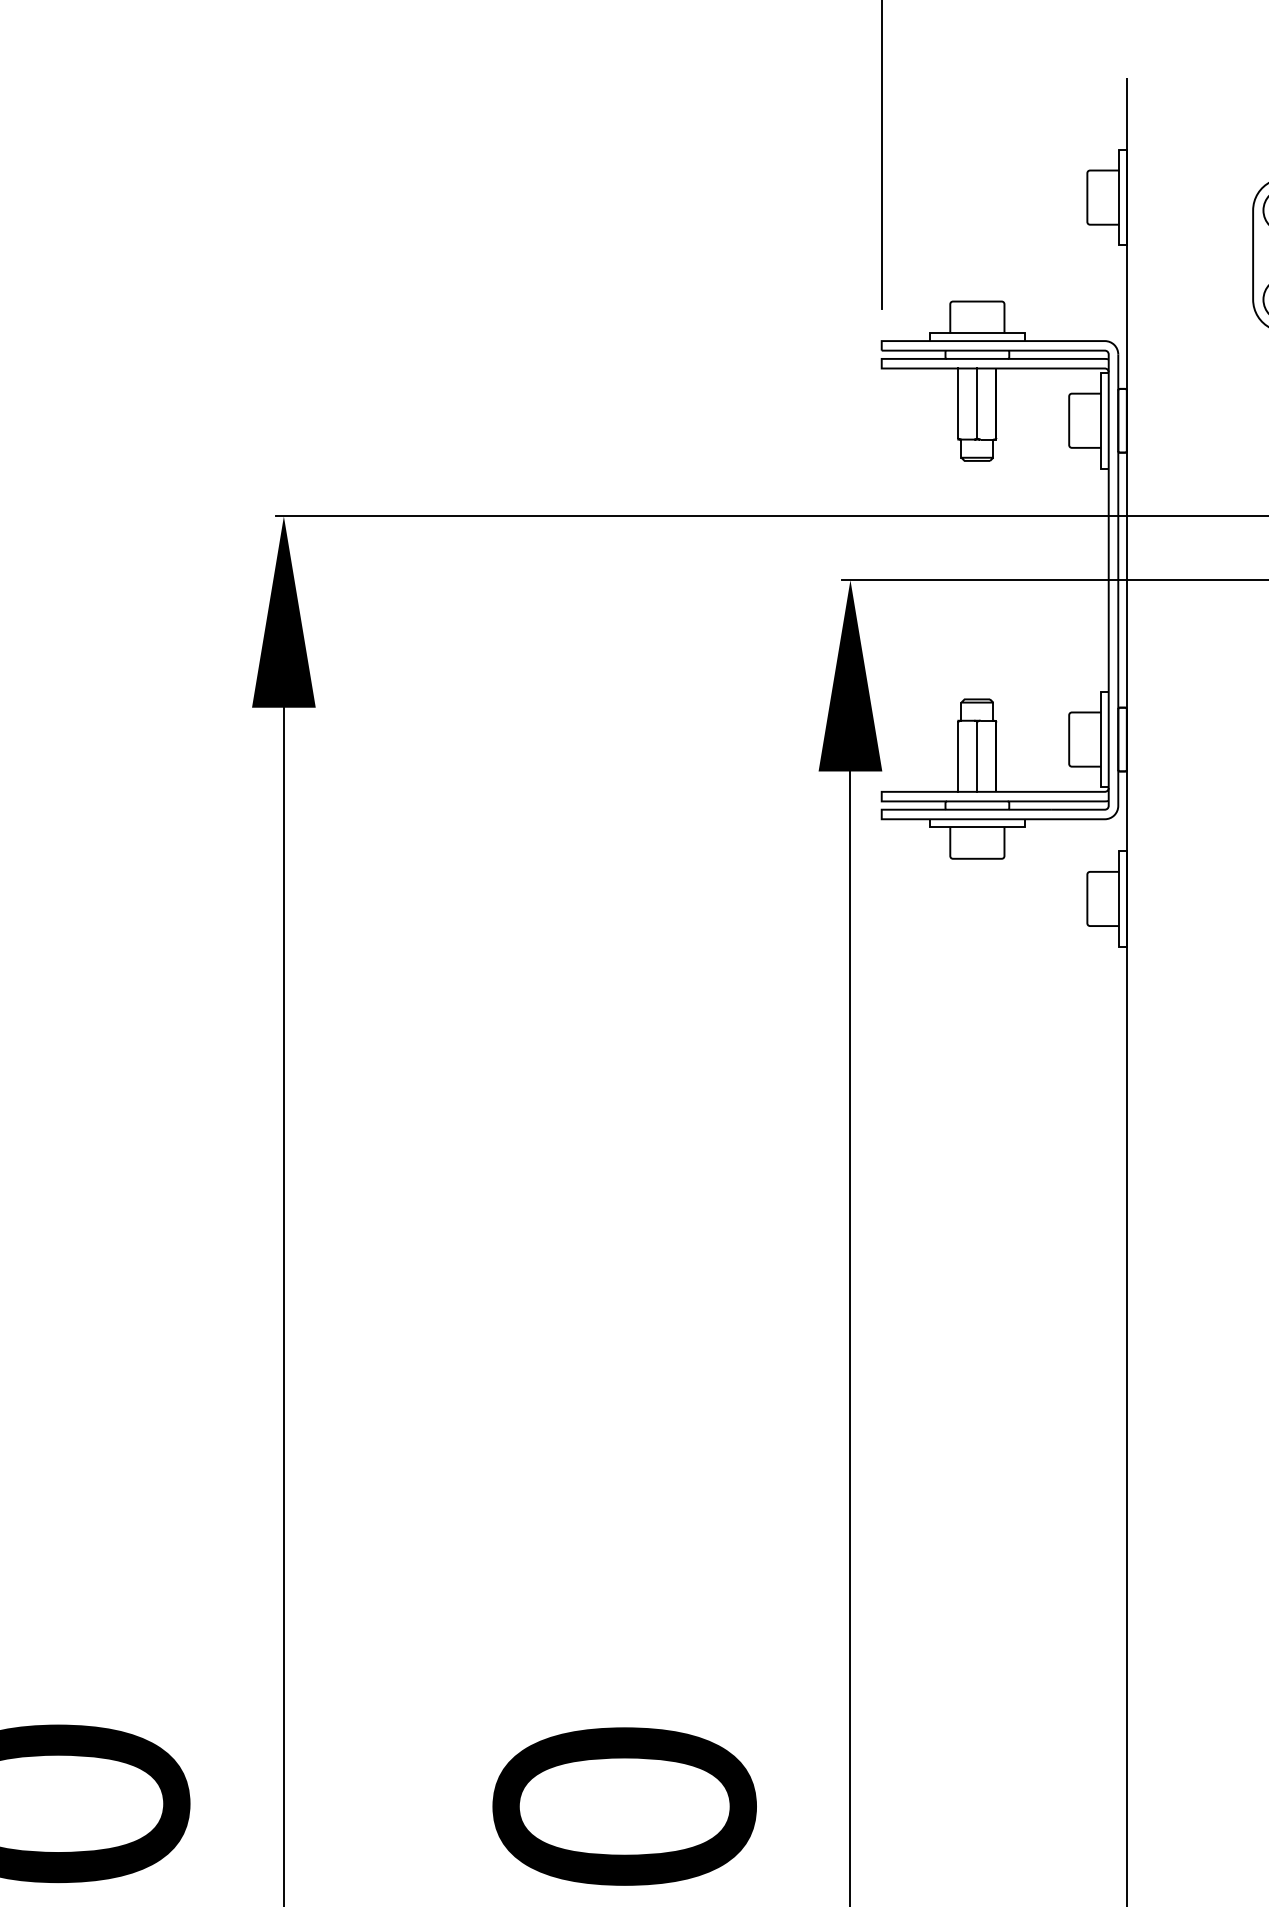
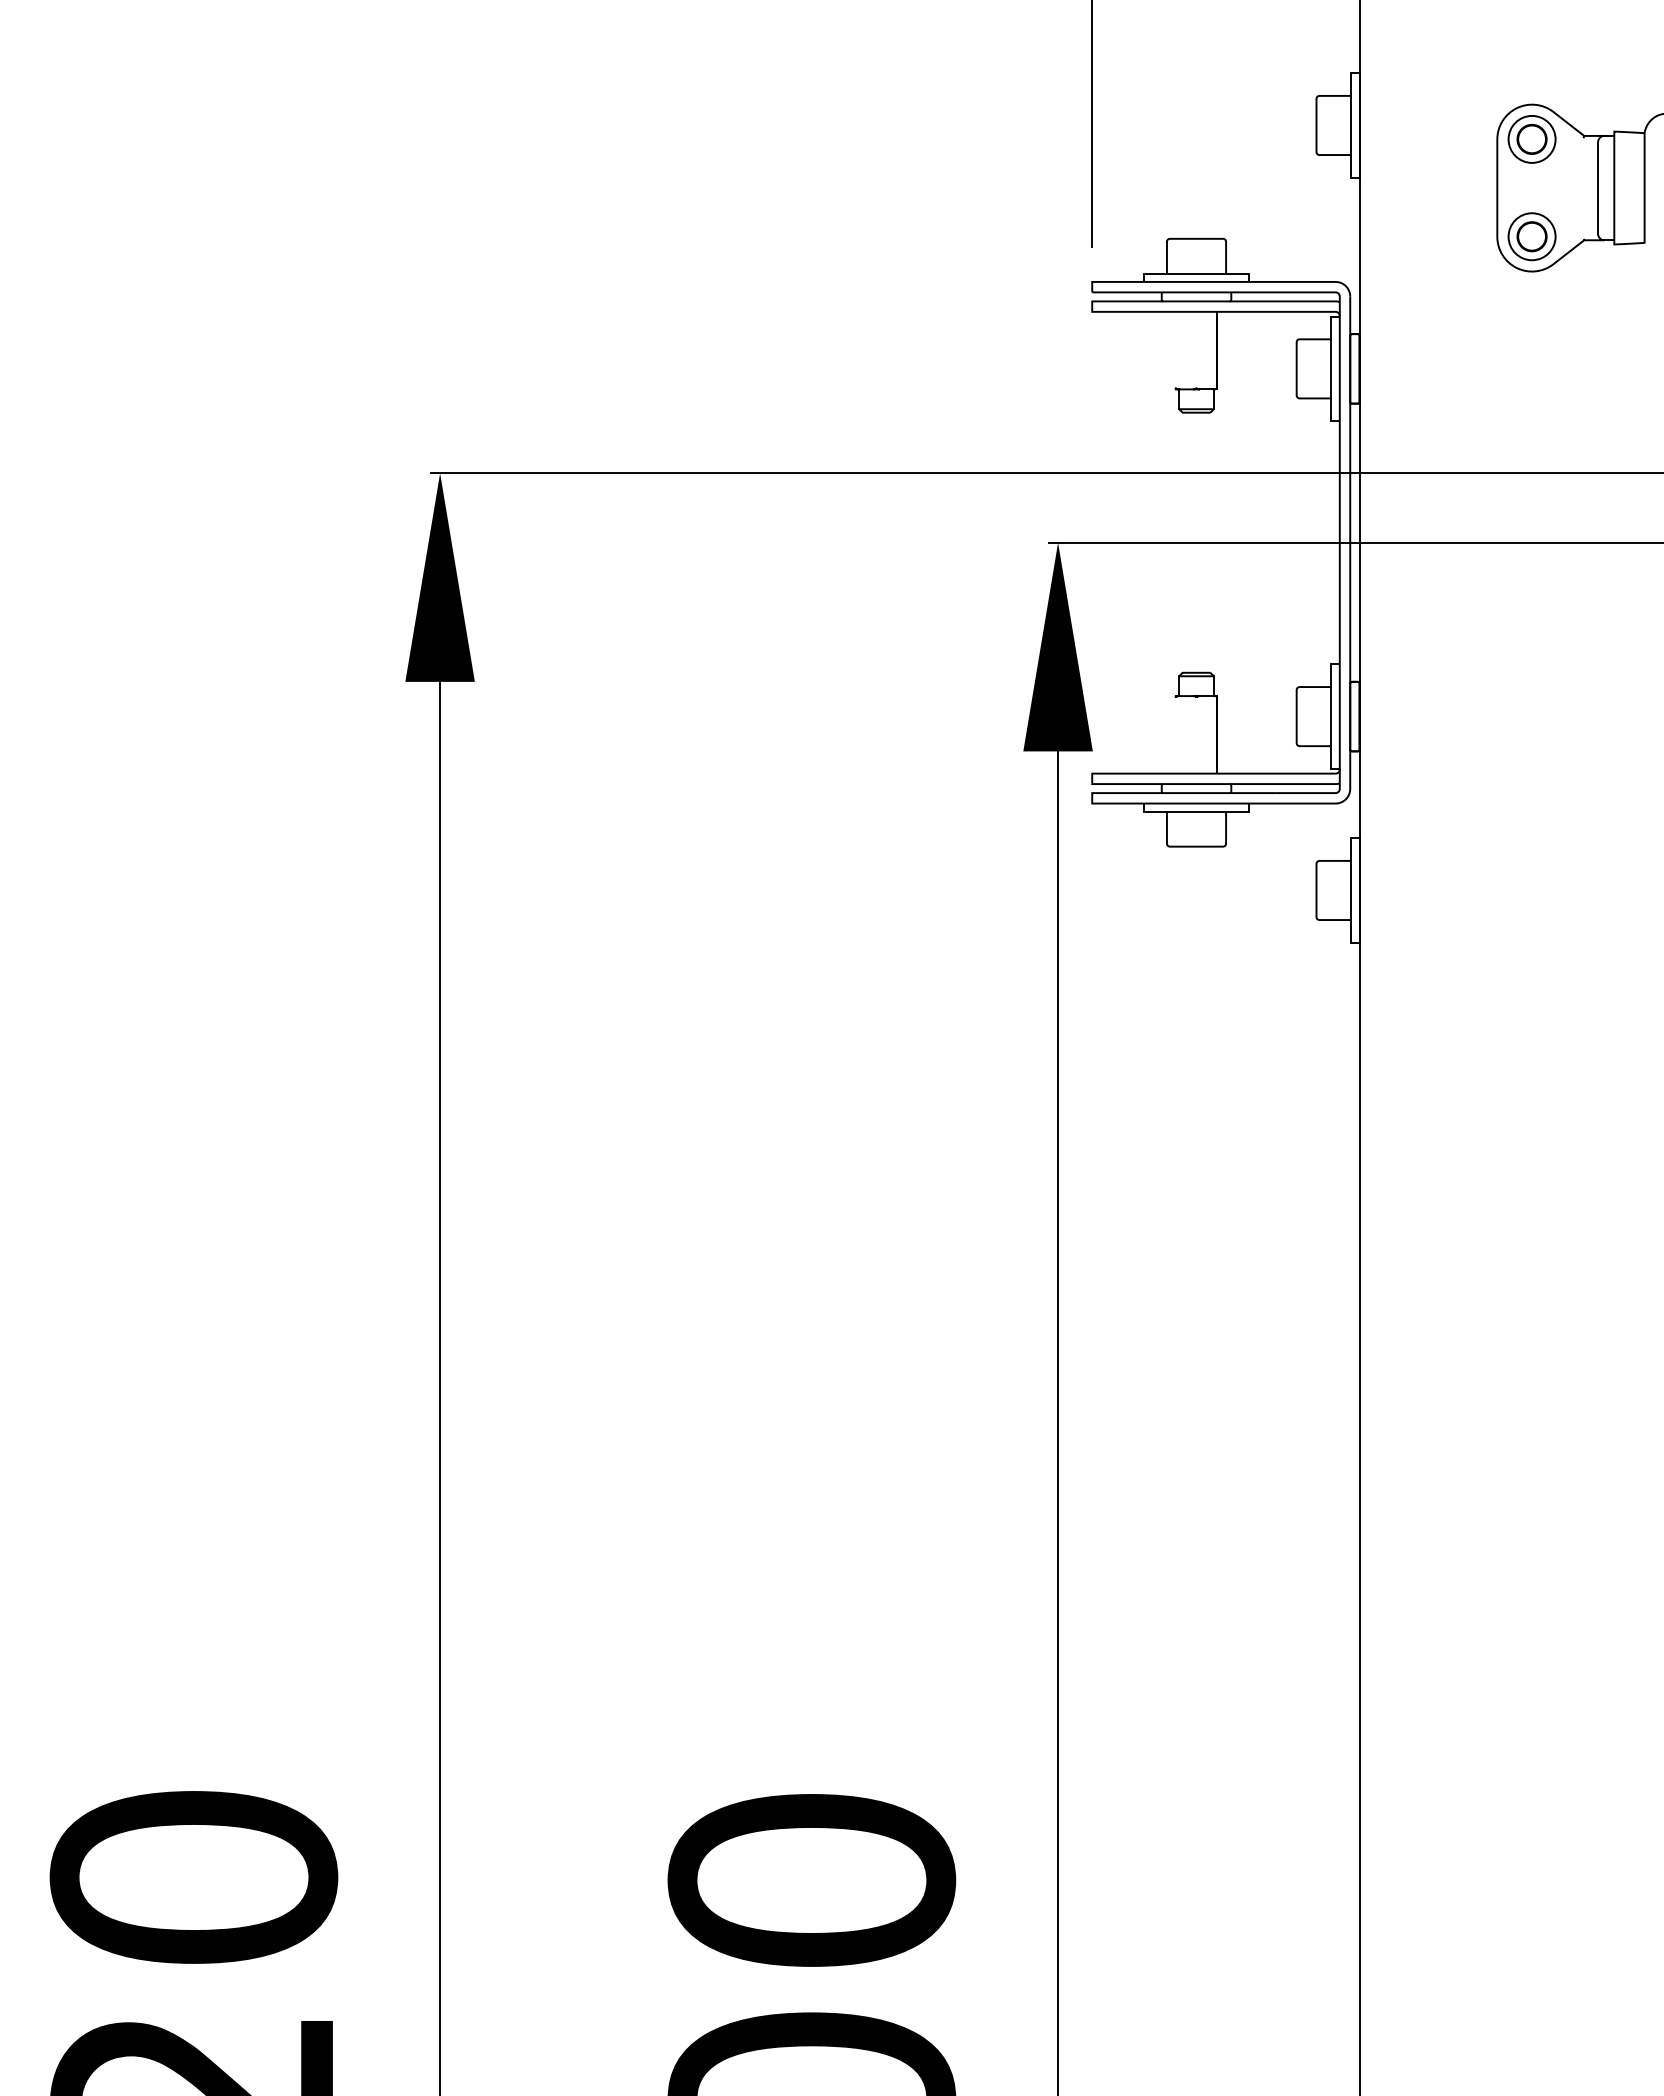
line: (958, 403) -> (1175, 349), removed
line: (977, 403) -> (1196, 349), removed
line: (958, 756) -> (1175, 735), removed
line: (977, 756) -> (1196, 735), removed

